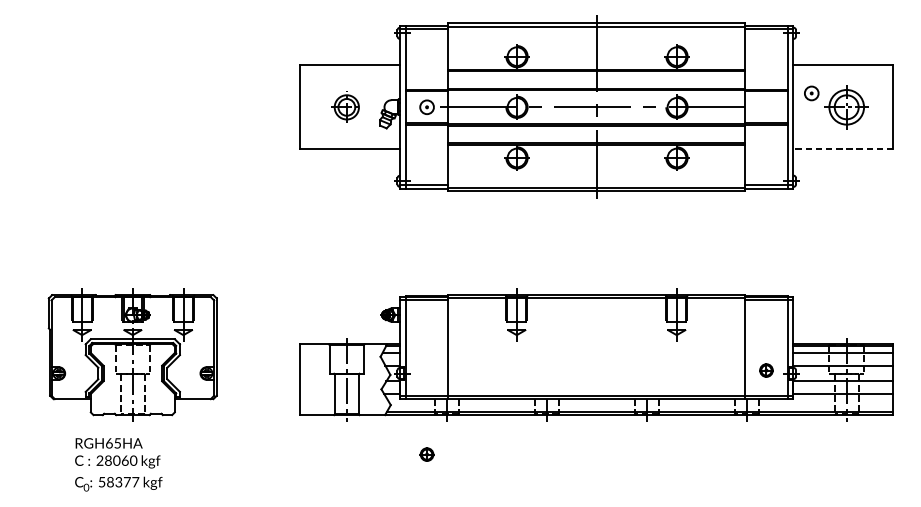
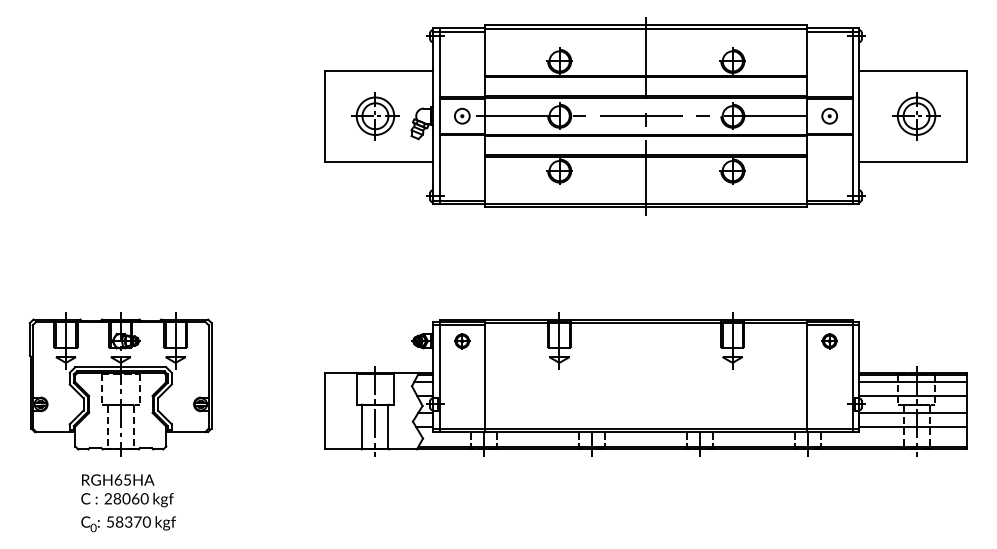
part: (811, 92) -> (829, 115), moved
part: (346, 107) -> (375, 116), size x1.43
line: (842, 149) -> (912, 161), dashed -> solid
part: (132, 355) -> (120, 384), moved
part: (766, 370) -> (829, 341), moved
part: (427, 454) -> (462, 341), moved
text: (135, 481) -> (146, 521), 58377 -> 58370

